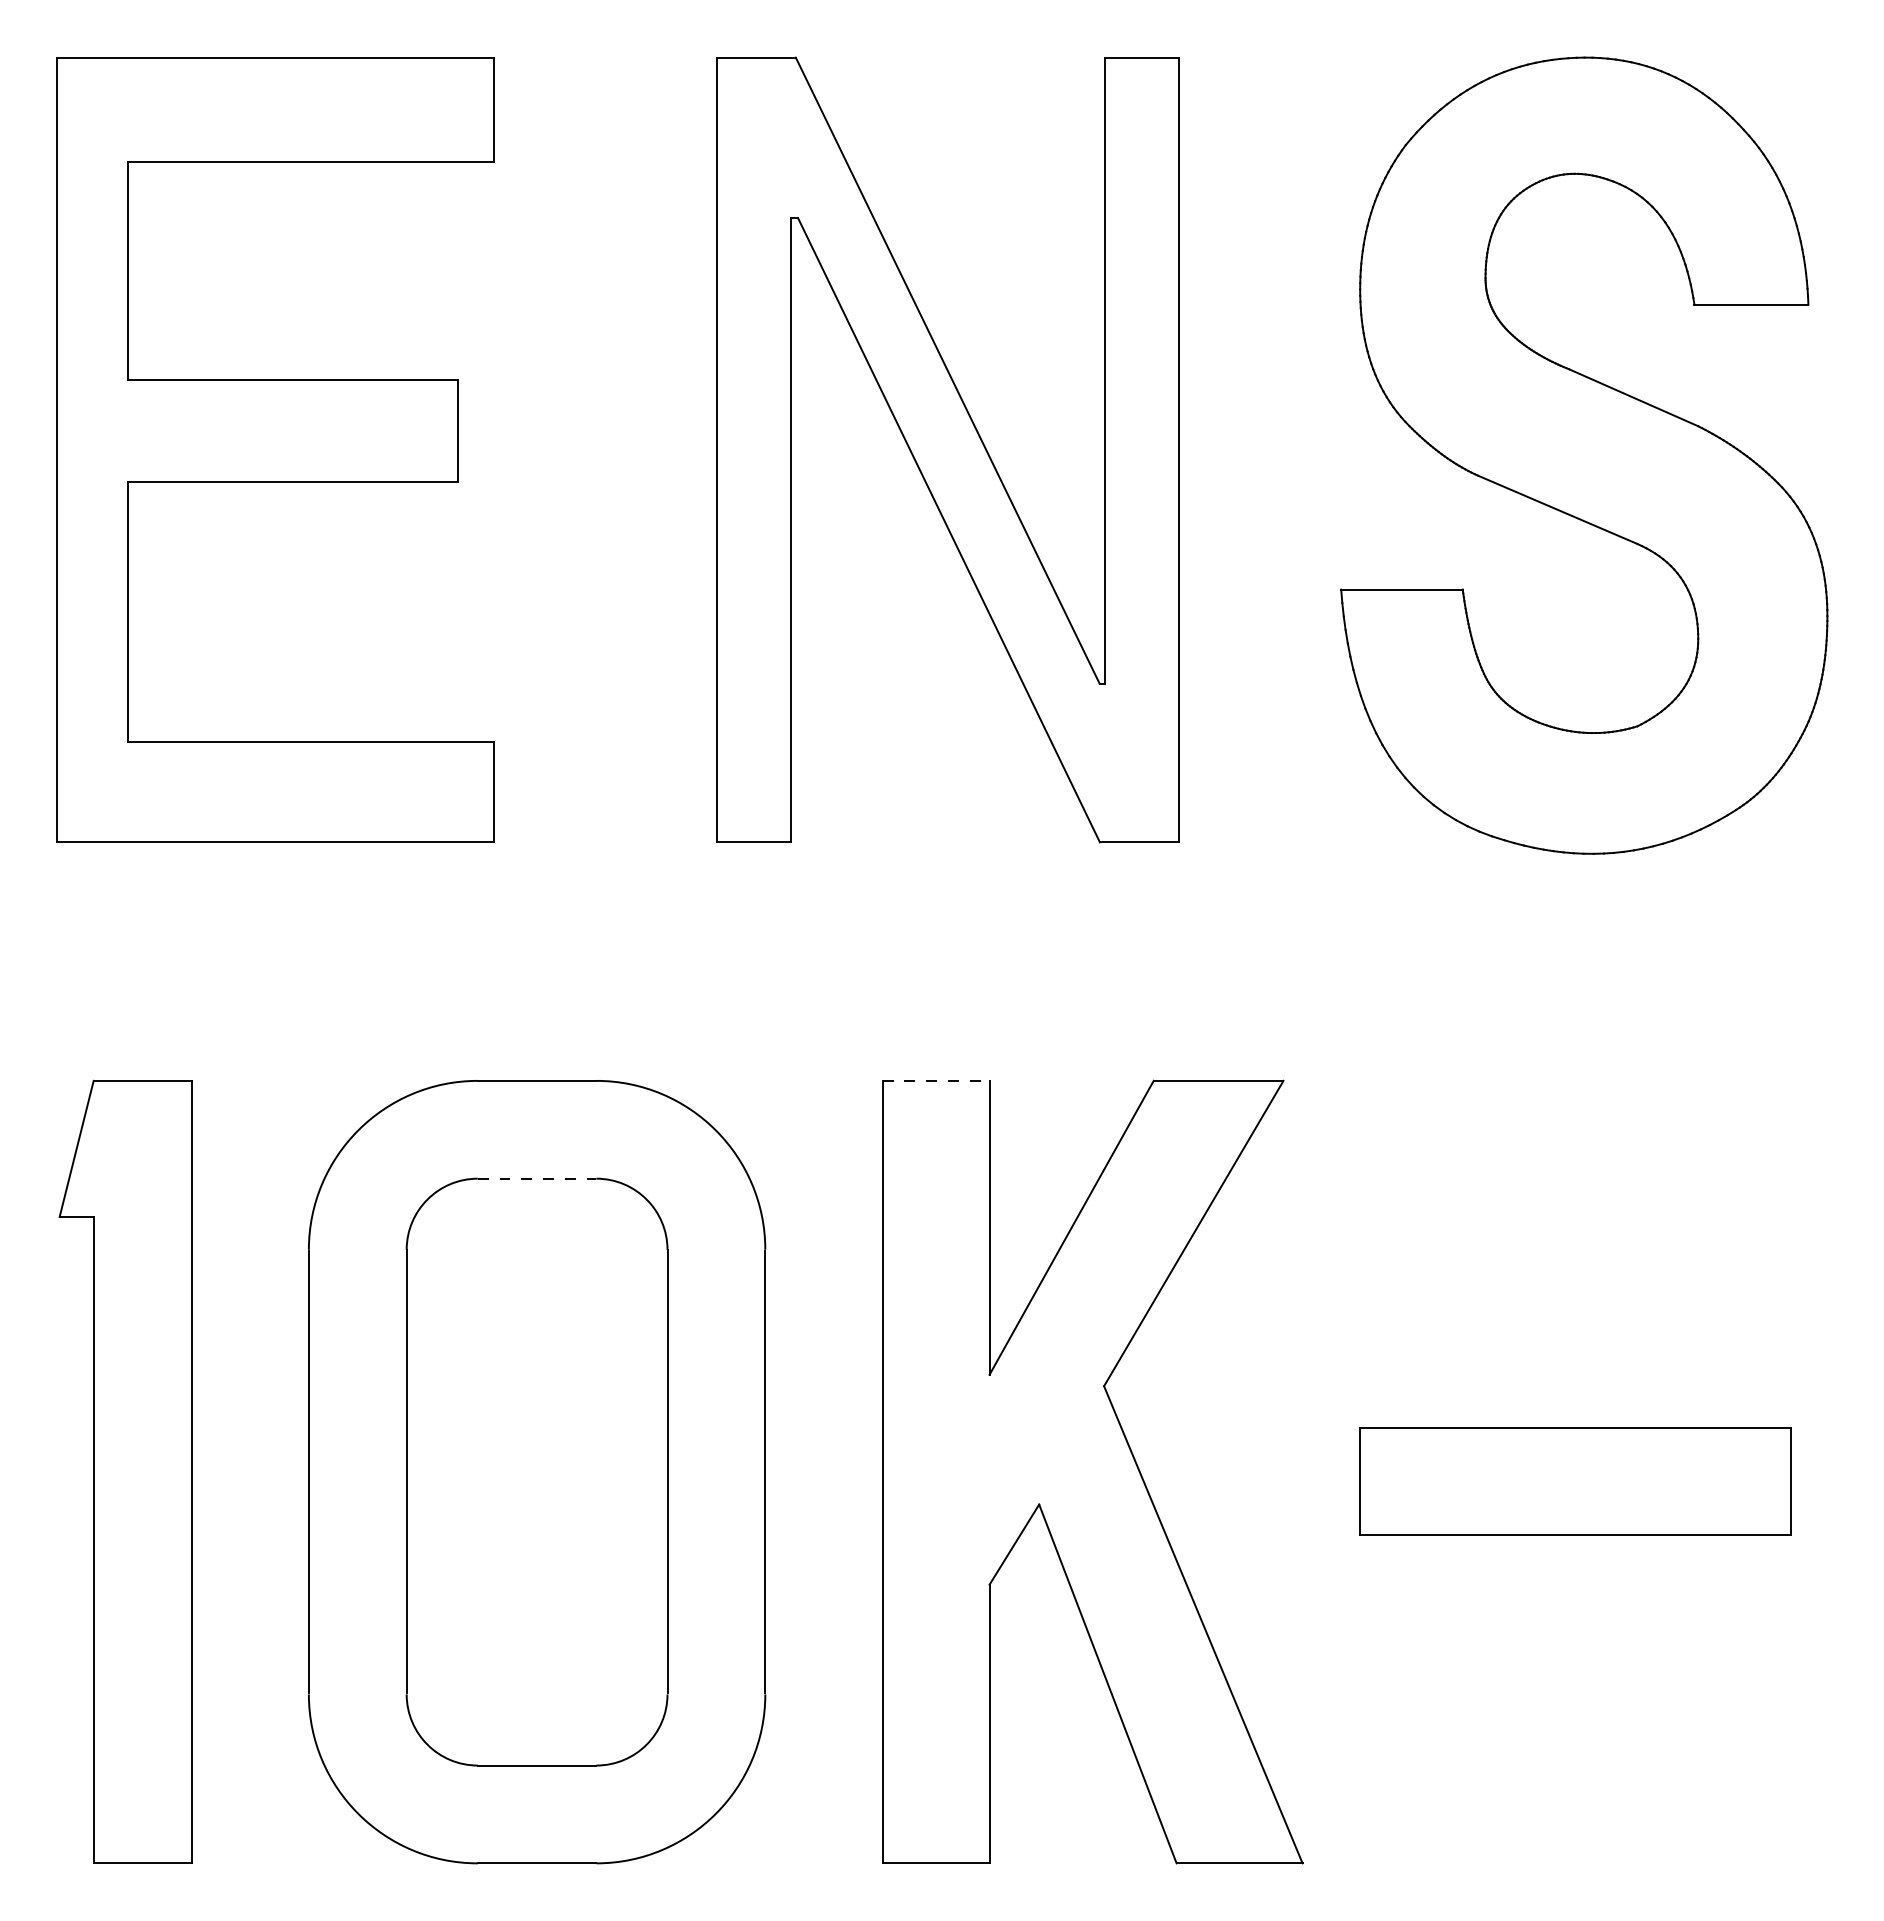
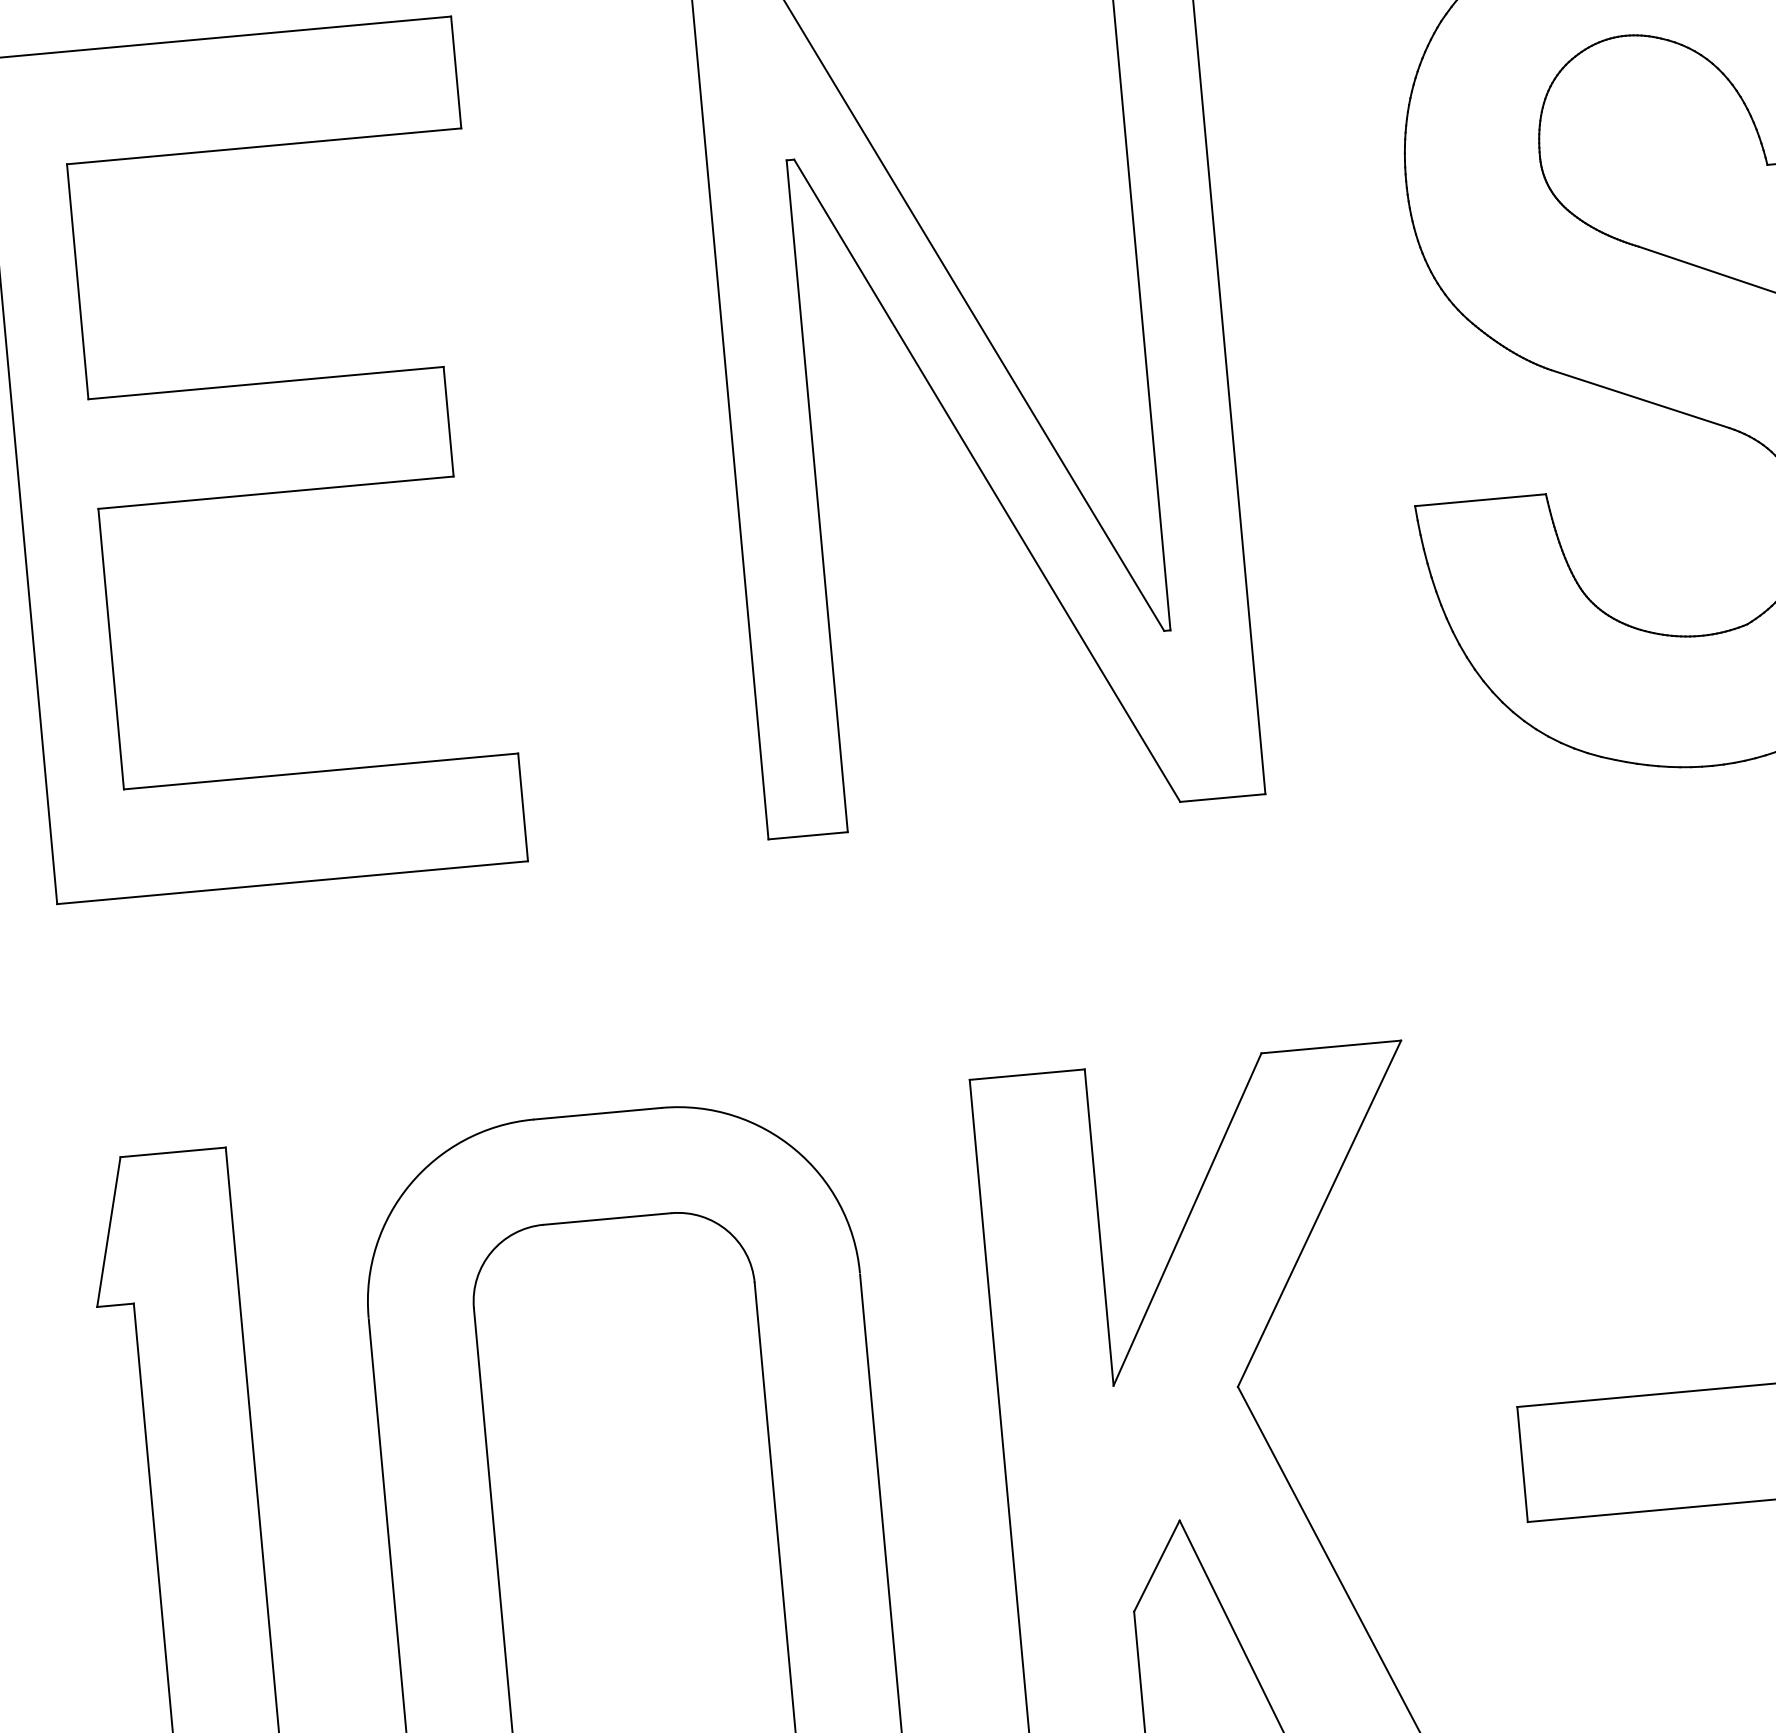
line: (936, 1080) -> (1027, 1074), dashed -> solid
line: (537, 1178) -> (607, 1218), dashed -> solid

